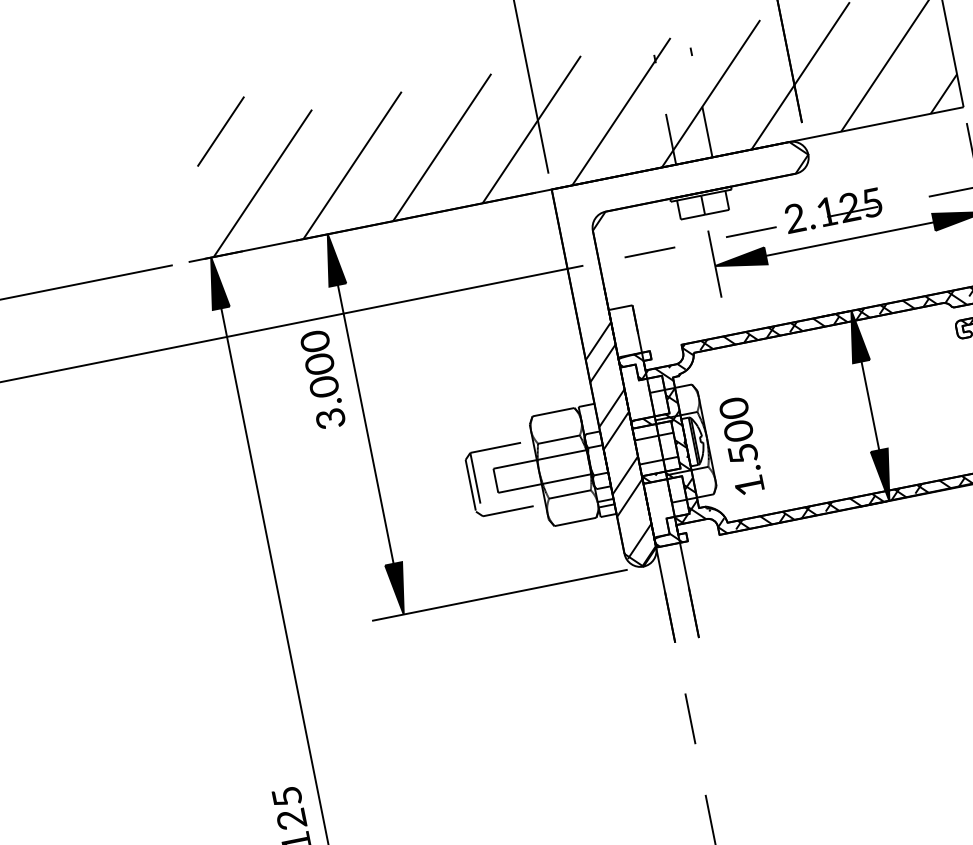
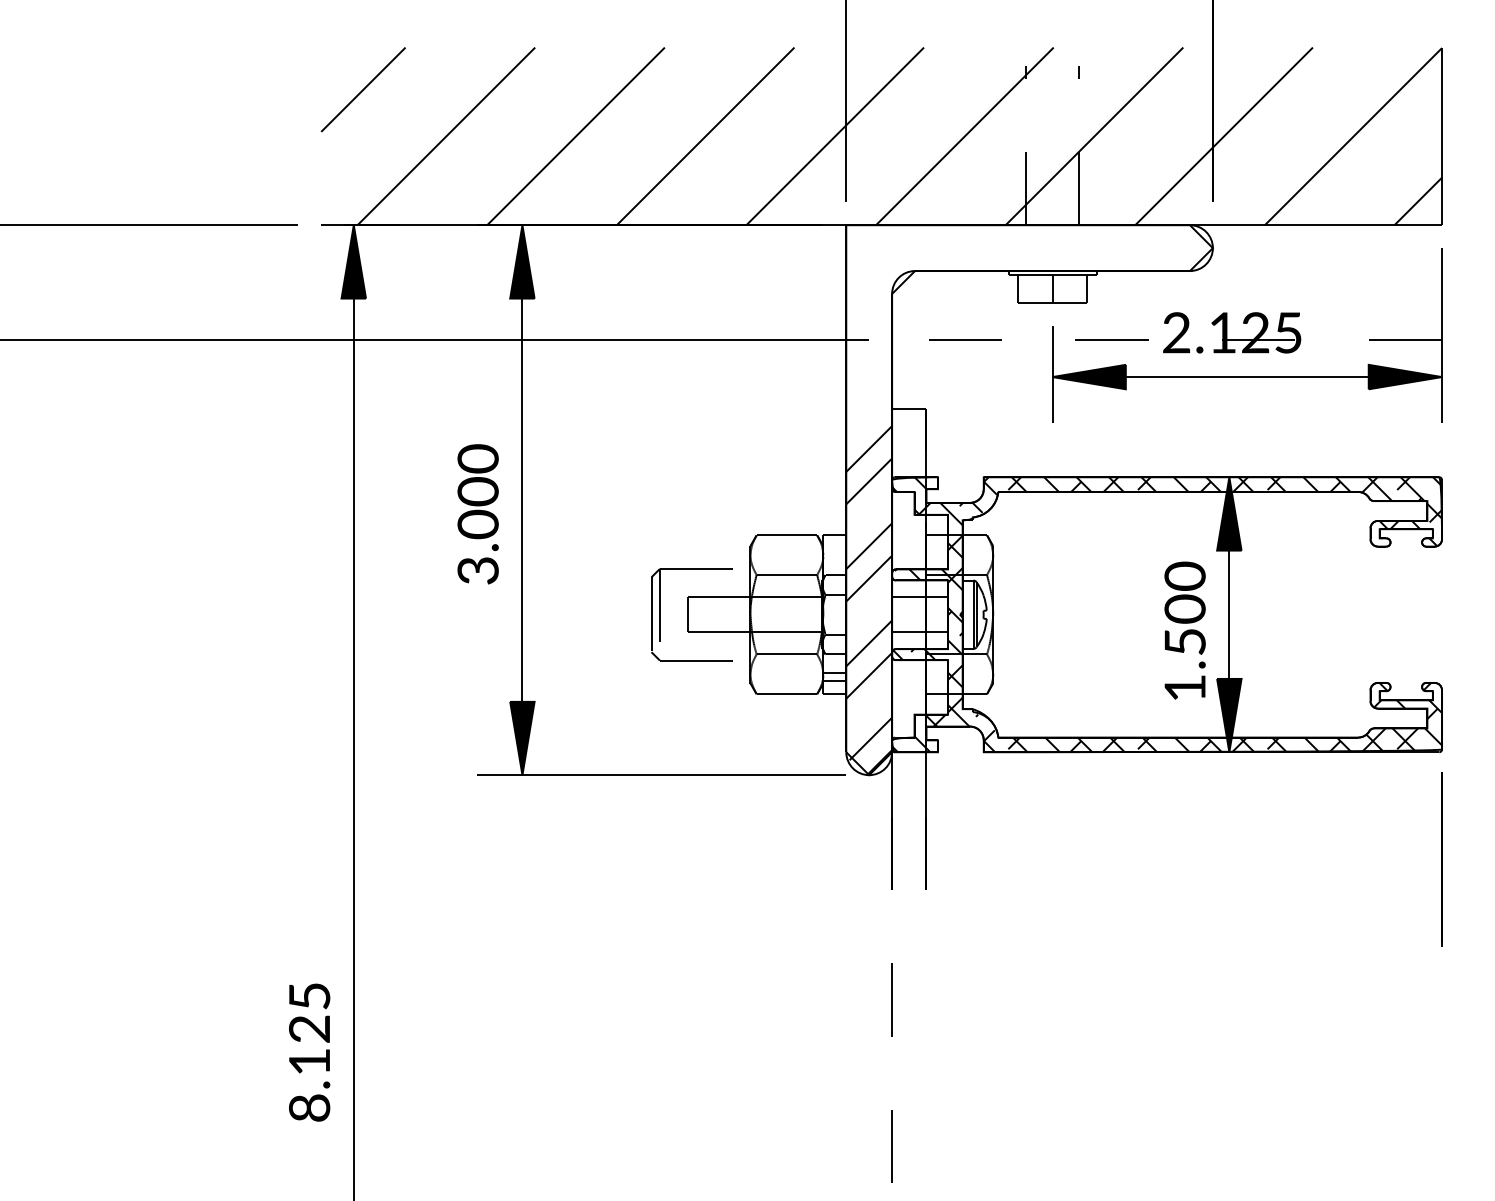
line: (220, 131) -> (362, 89), moved
text: (322, 380) -> (477, 514), moved
text: (741, 445) -> (1184, 630), moved

